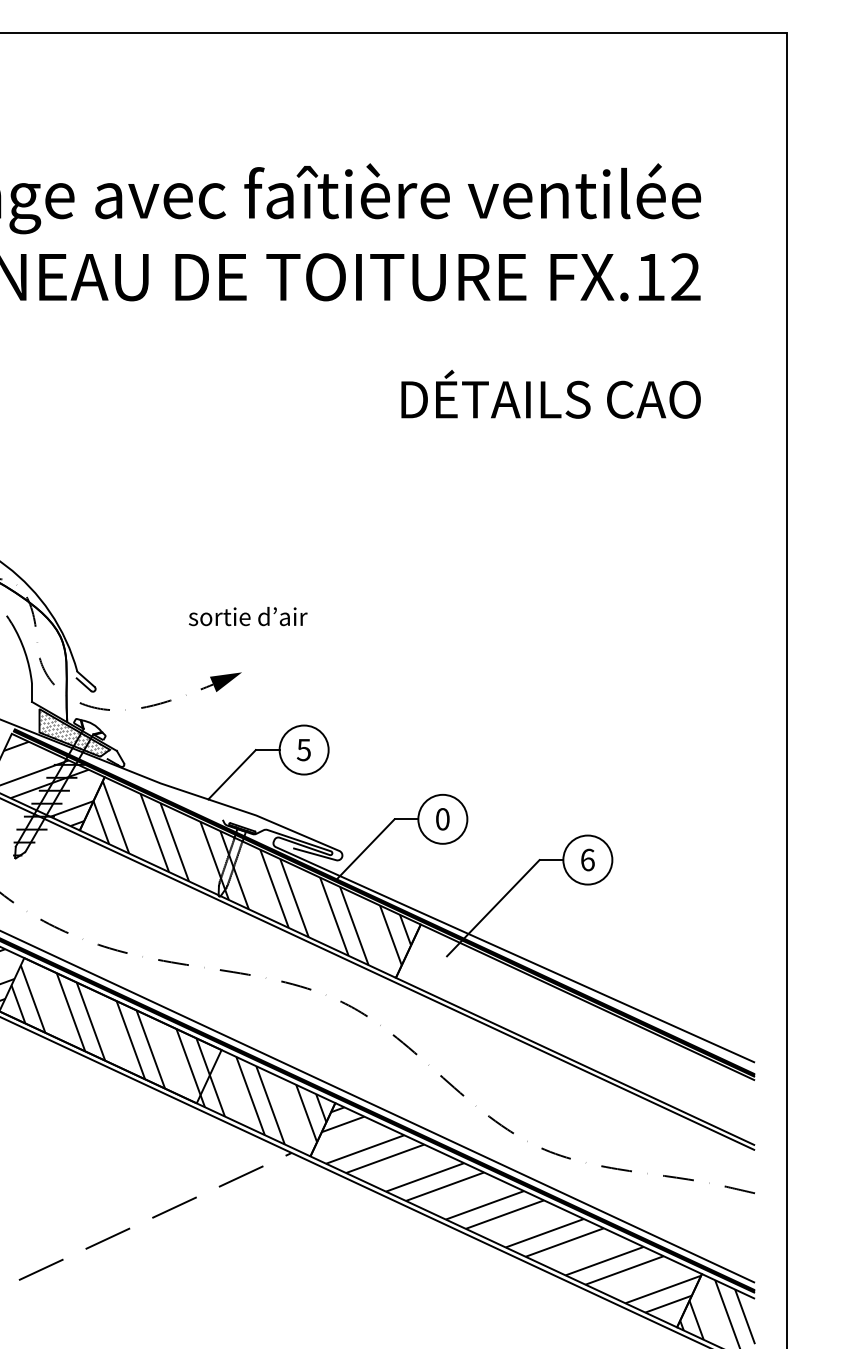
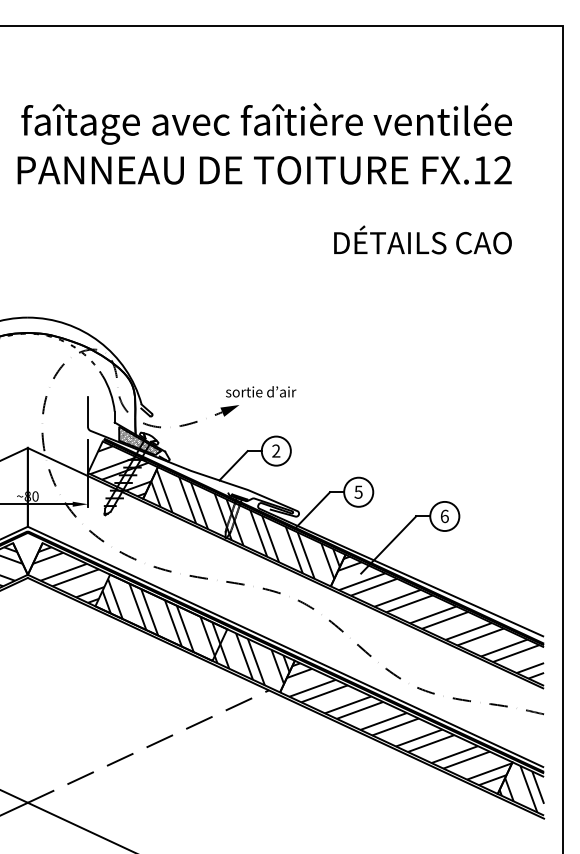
text: (248, 615) -> (261, 391), moved
text: (304, 748) -> (276, 450), 5 -> 2
text: (442, 818) -> (358, 491), 0 -> 5
hatch: (582, 1030) -> (441, 617), added

